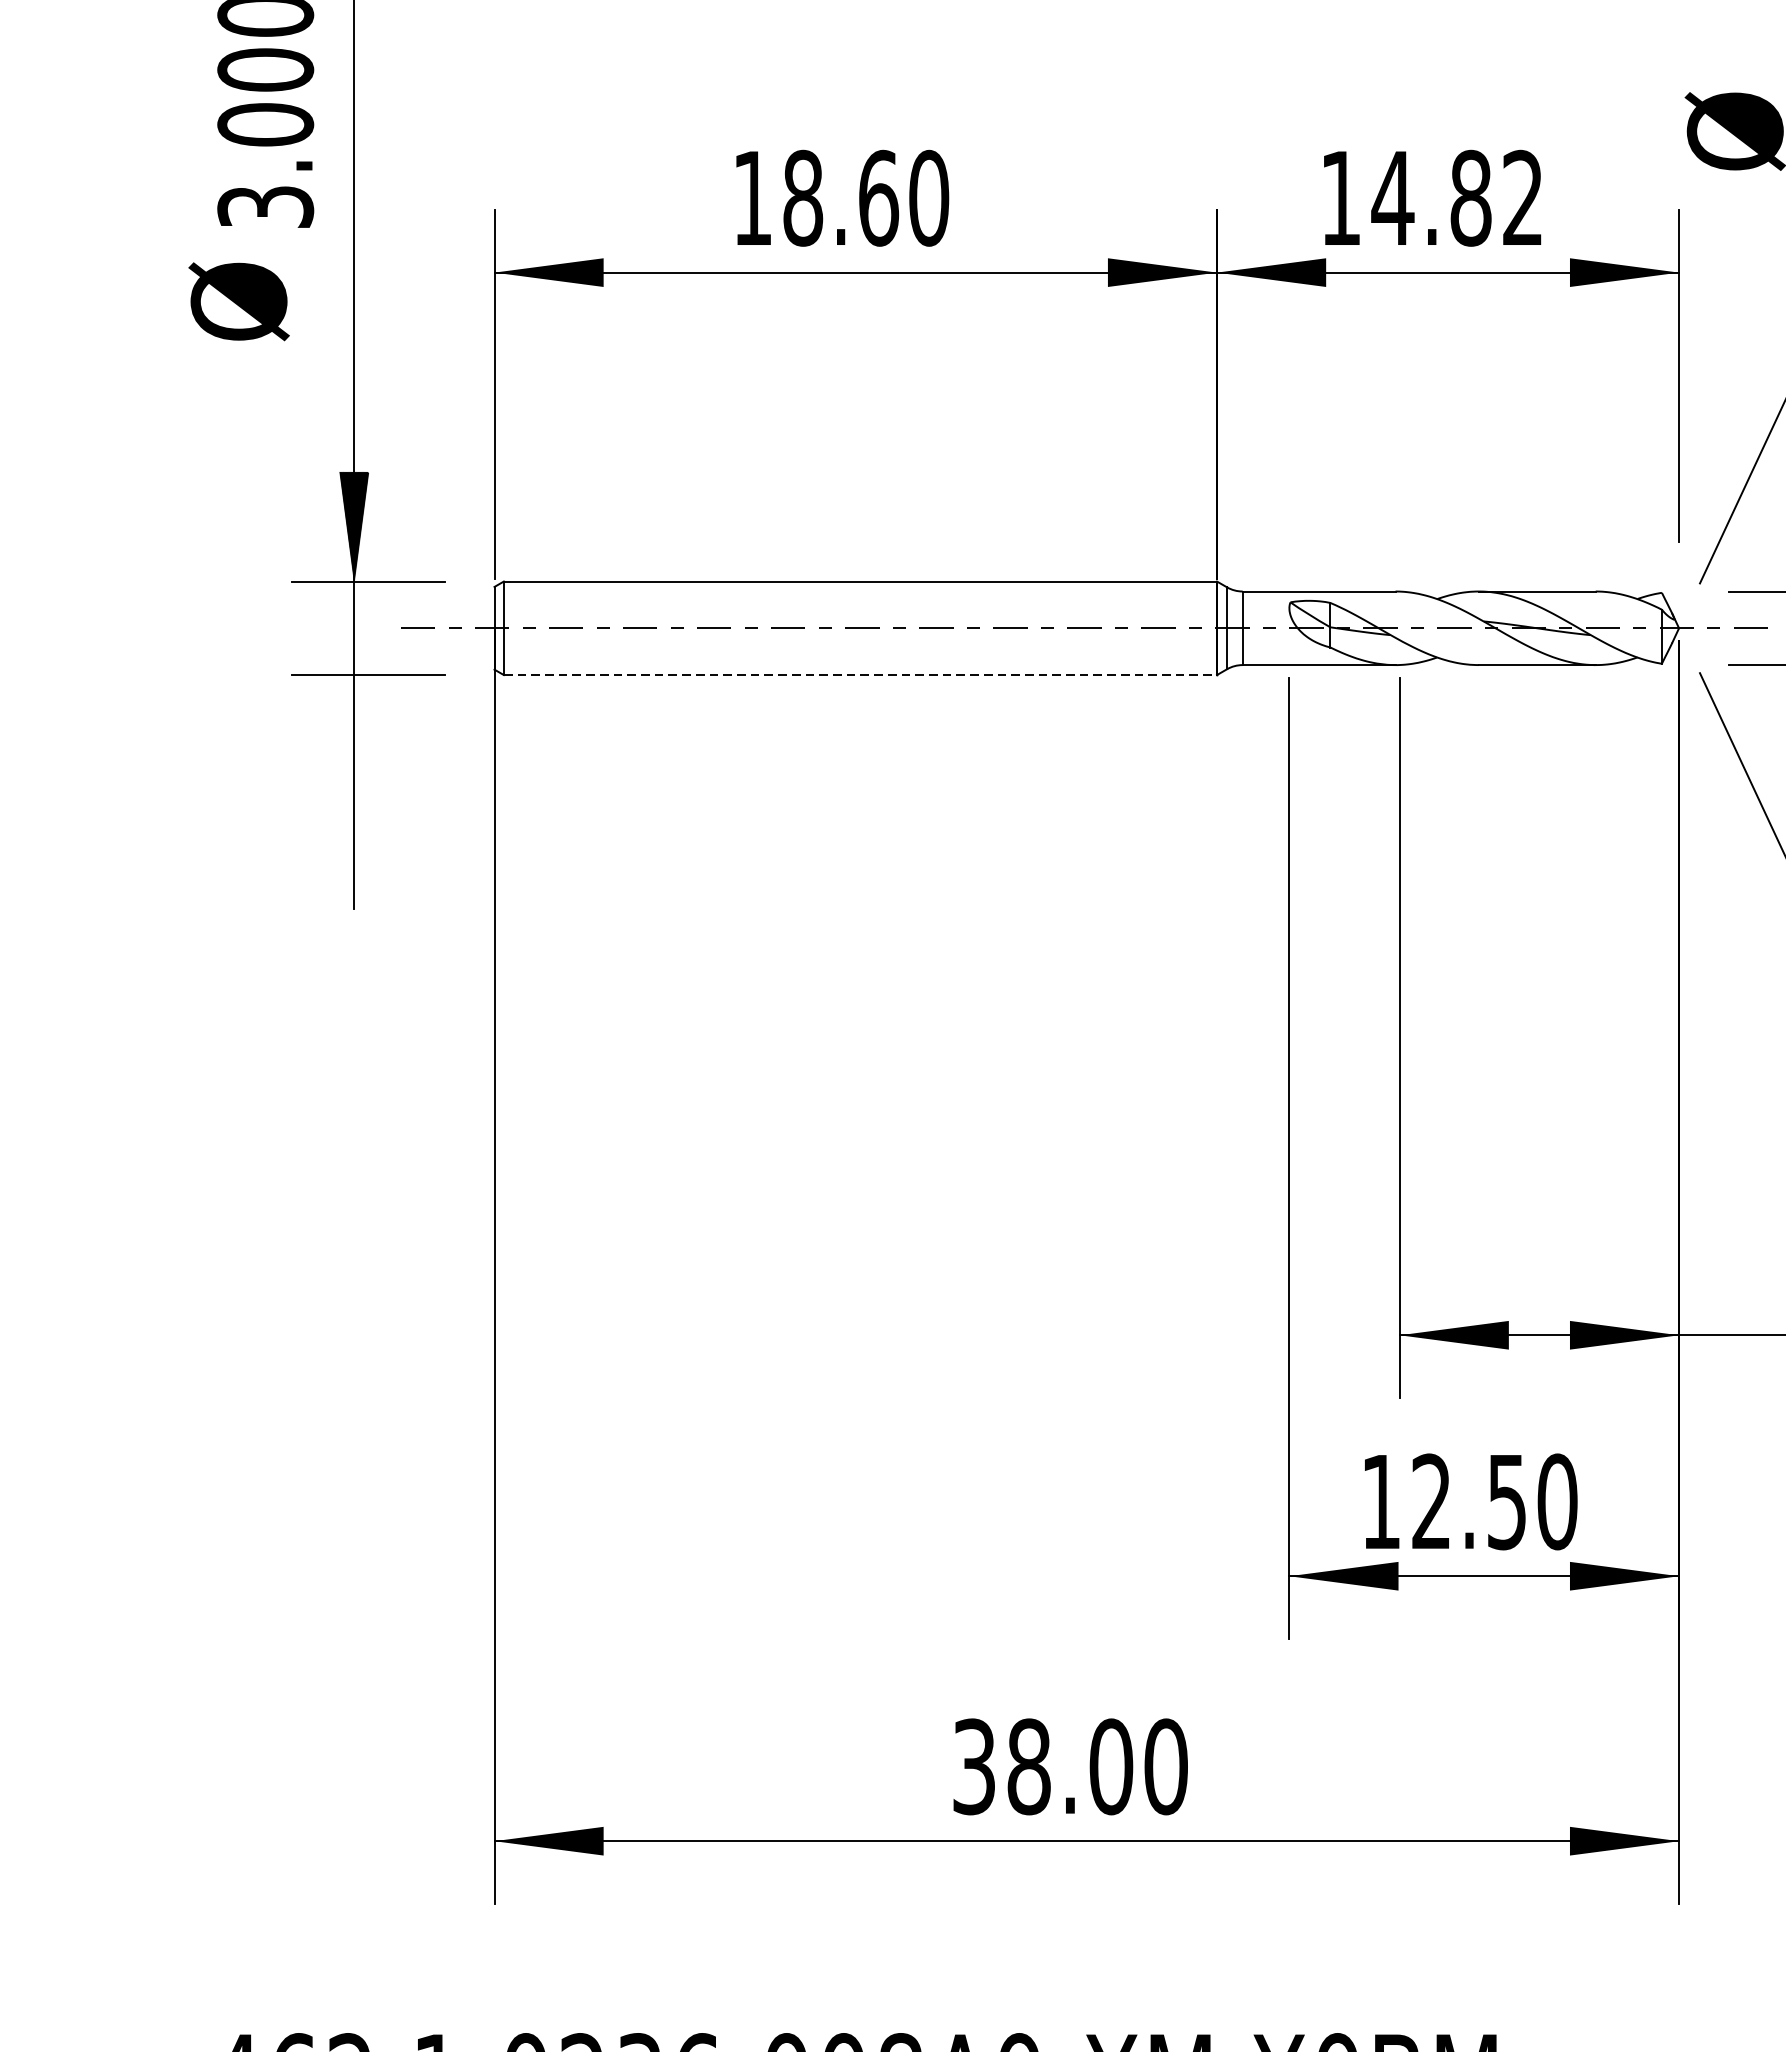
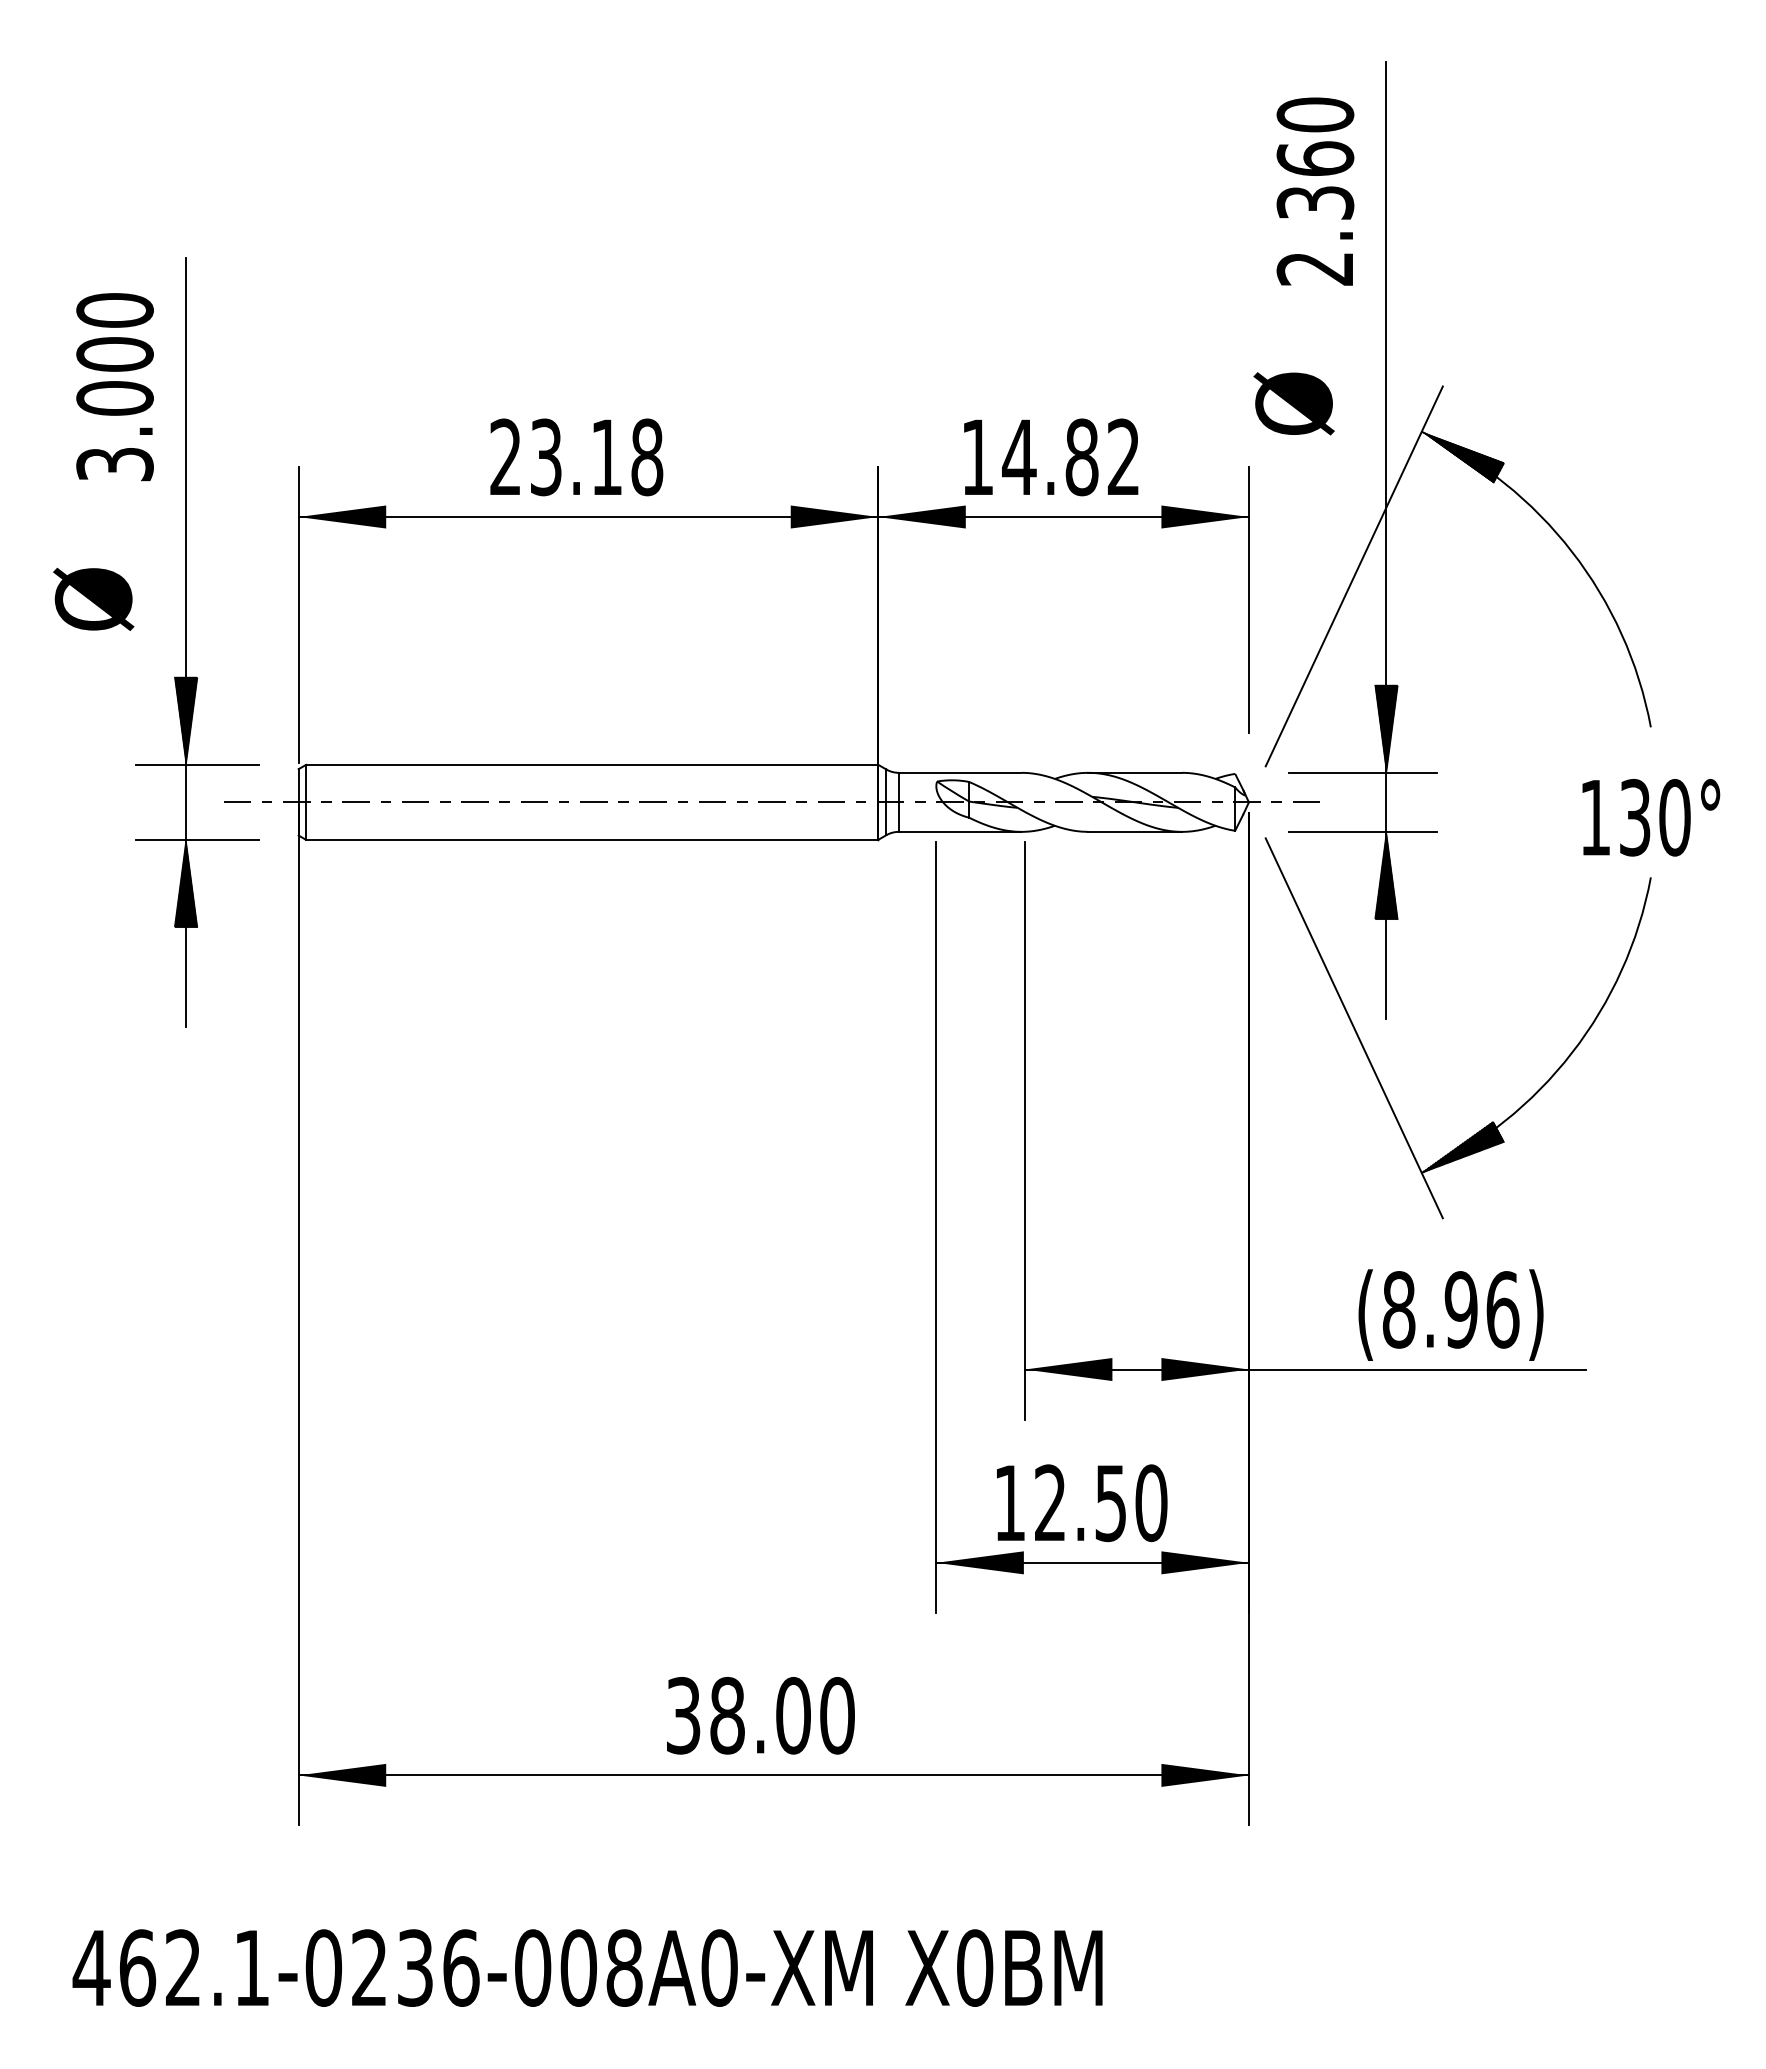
text: (840, 198) -> (576, 457), 18.60 -> 23.18
text: (238, 300) -> (93, 598), moved
line: (860, 674) -> (592, 839), dashed -> solid
hatch: (353, 729) -> (185, 883), added

